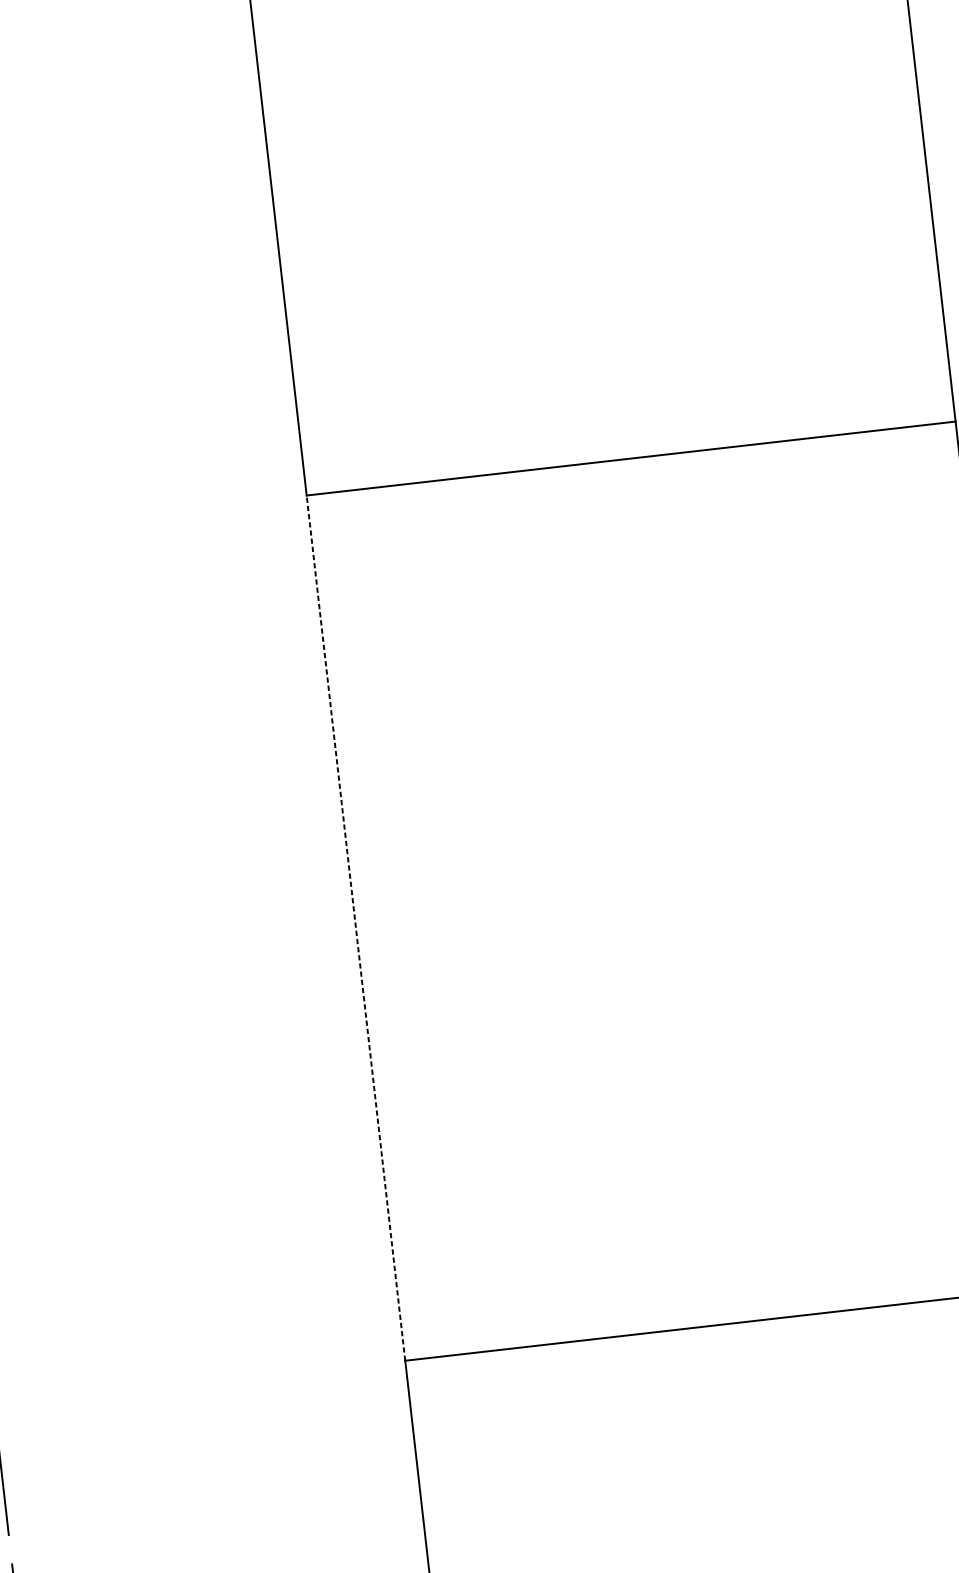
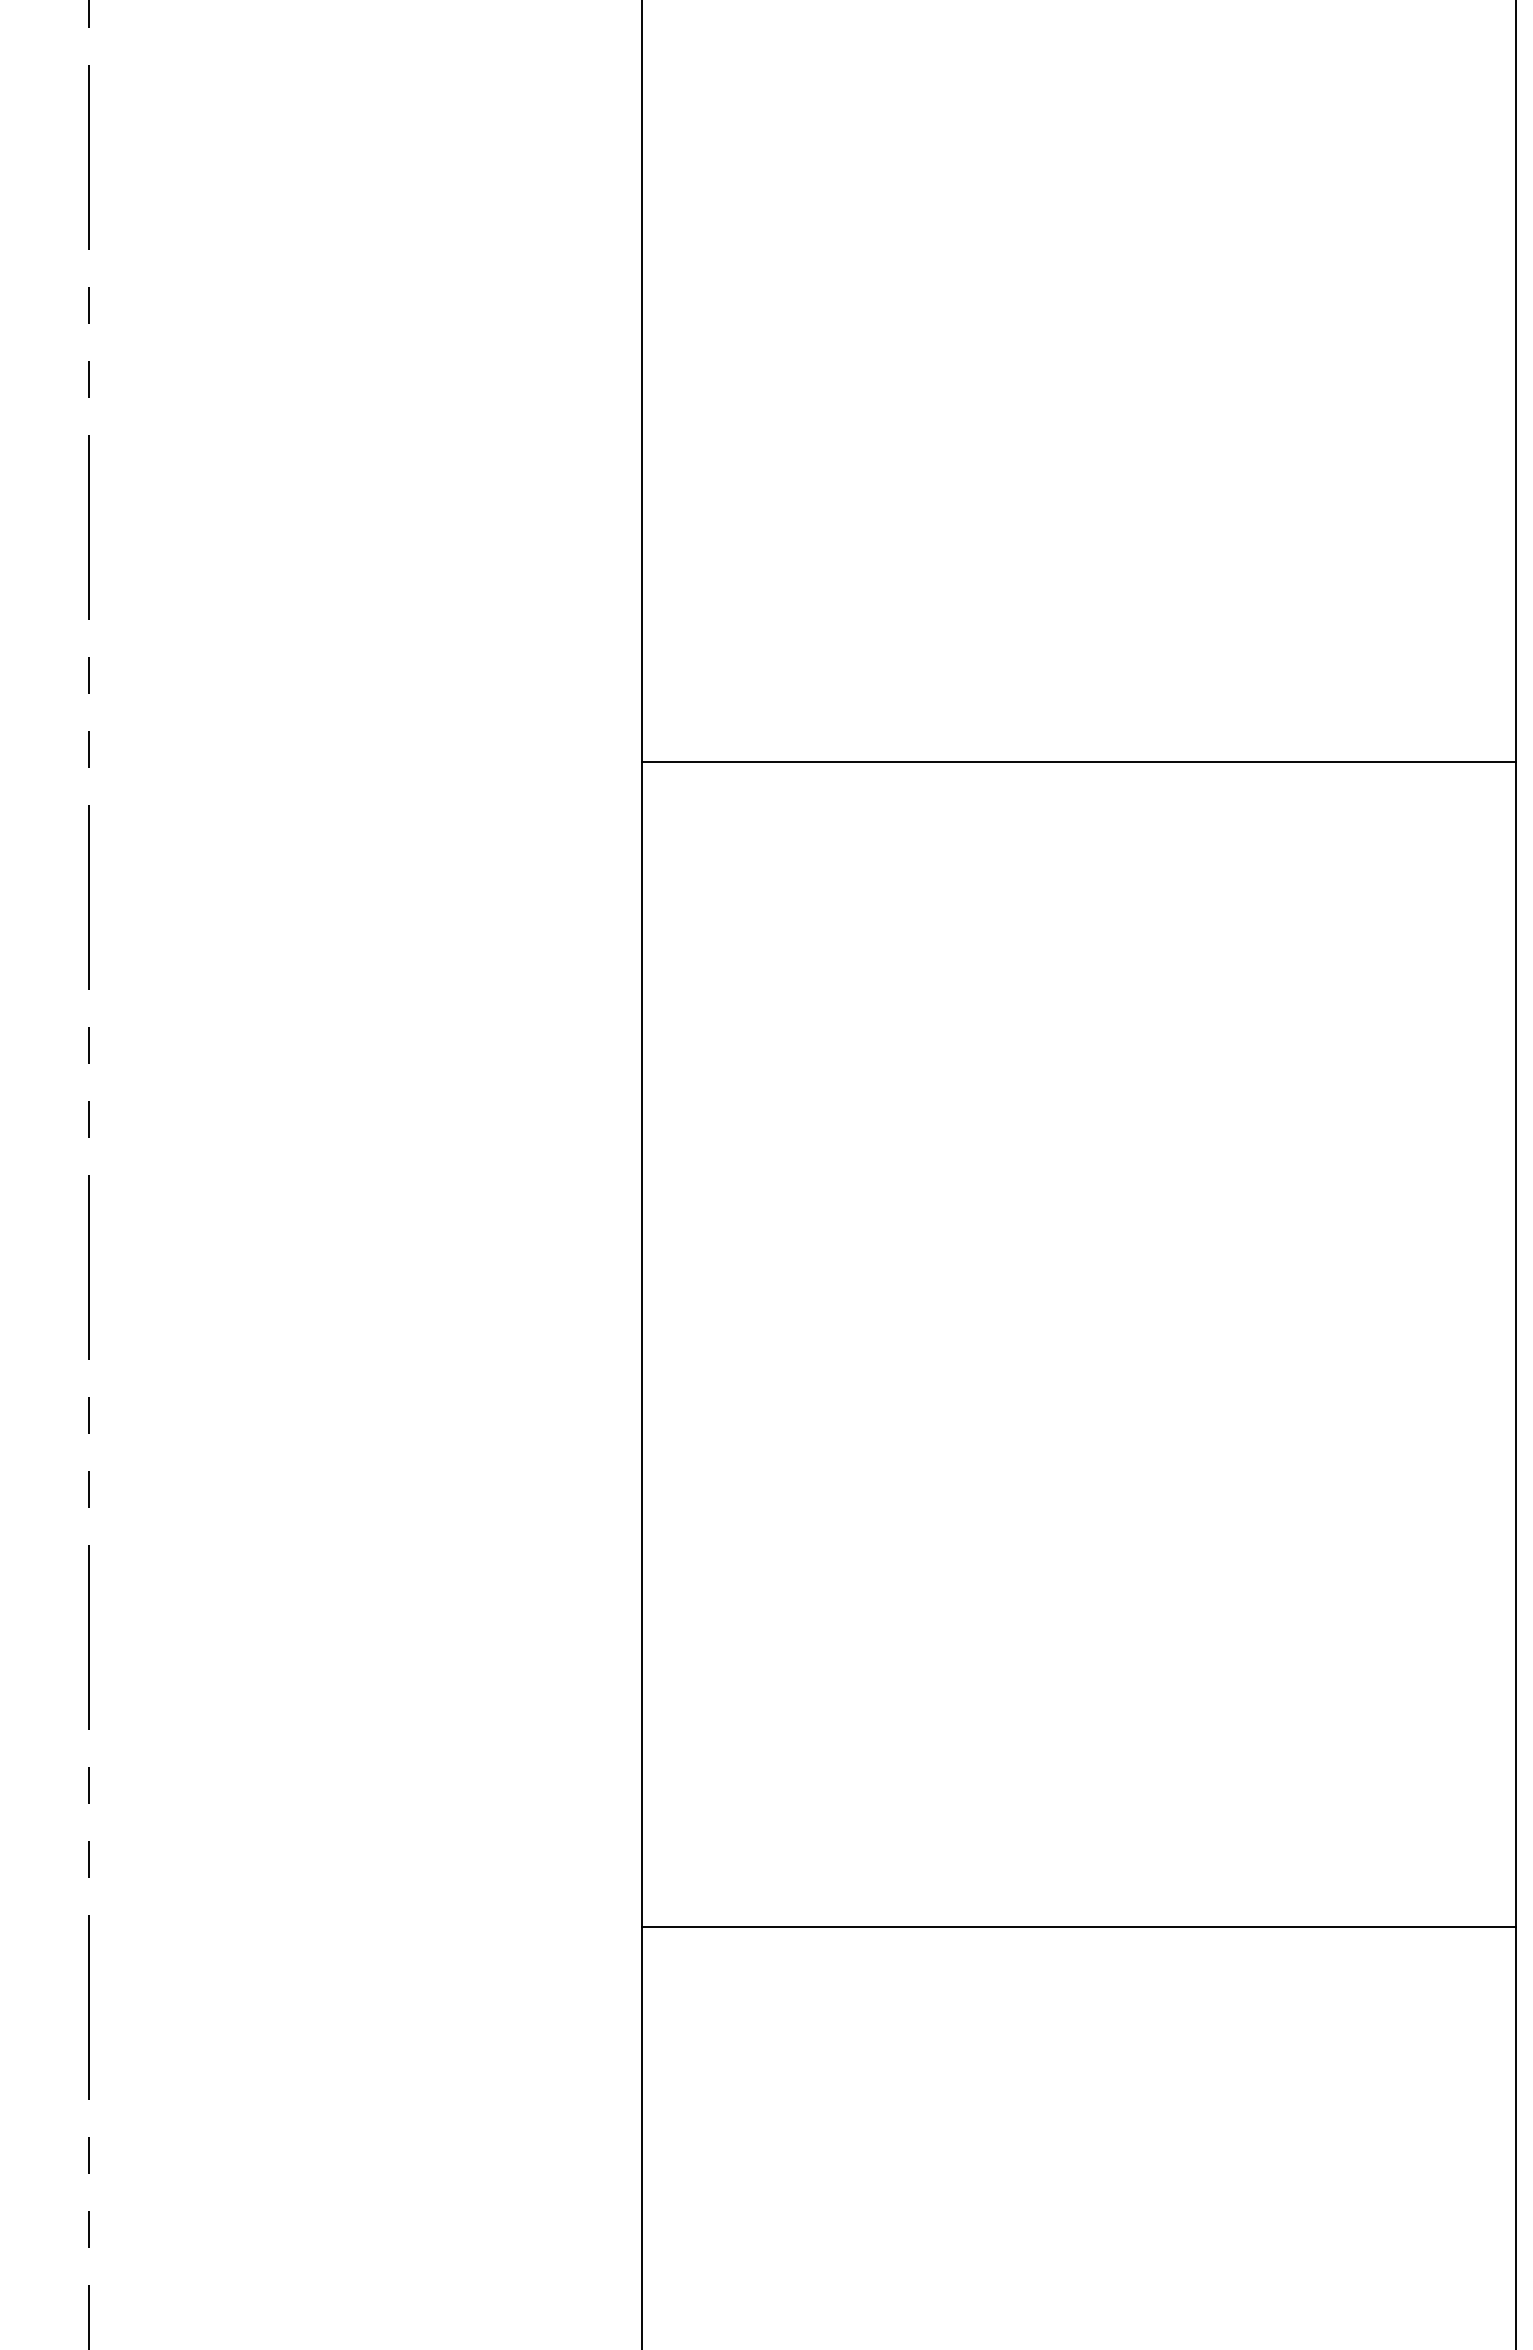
line: (355, 927) -> (642, 1343), dashed -> solid

